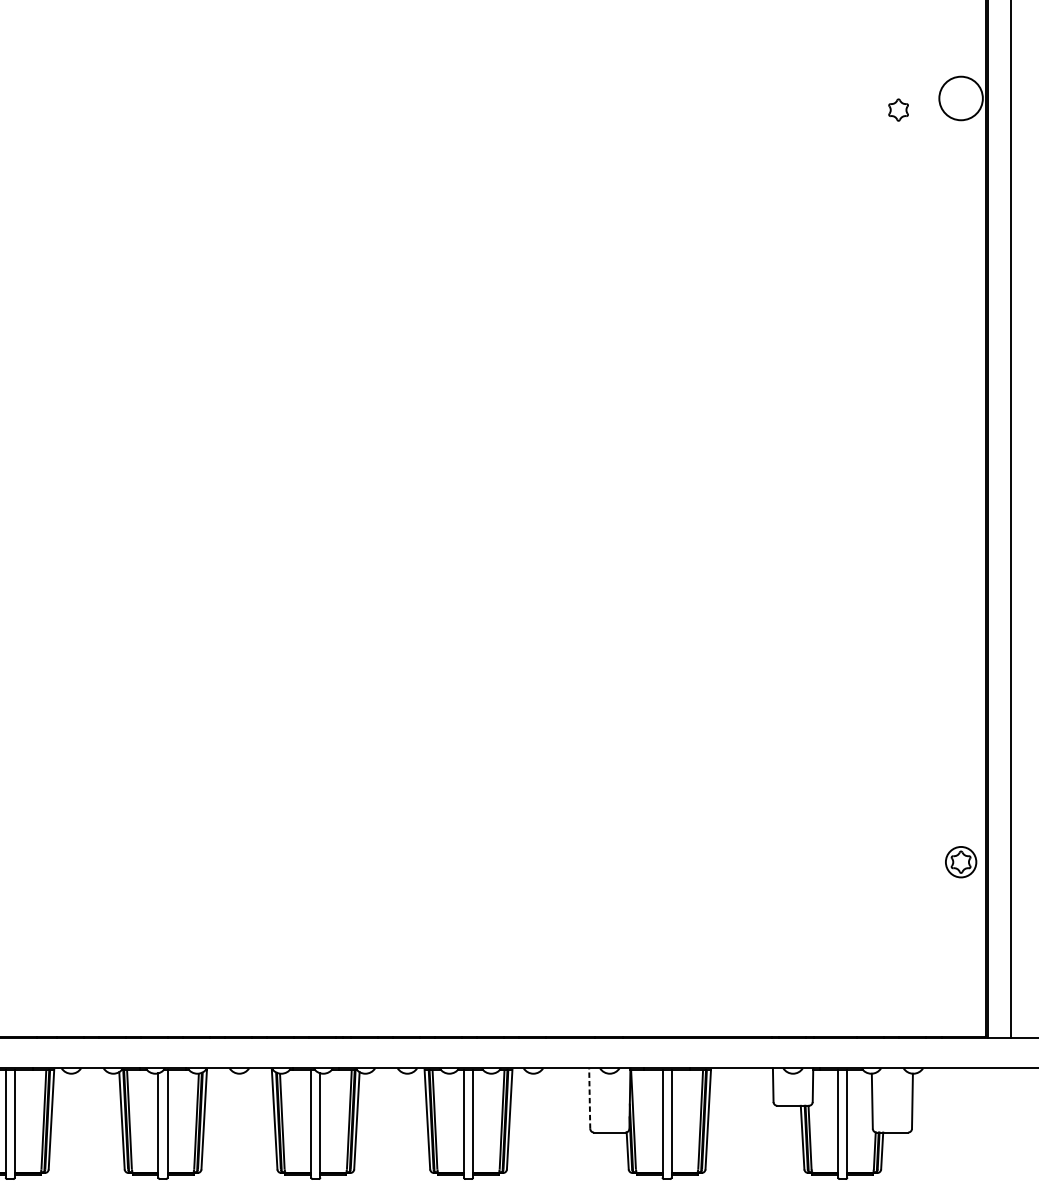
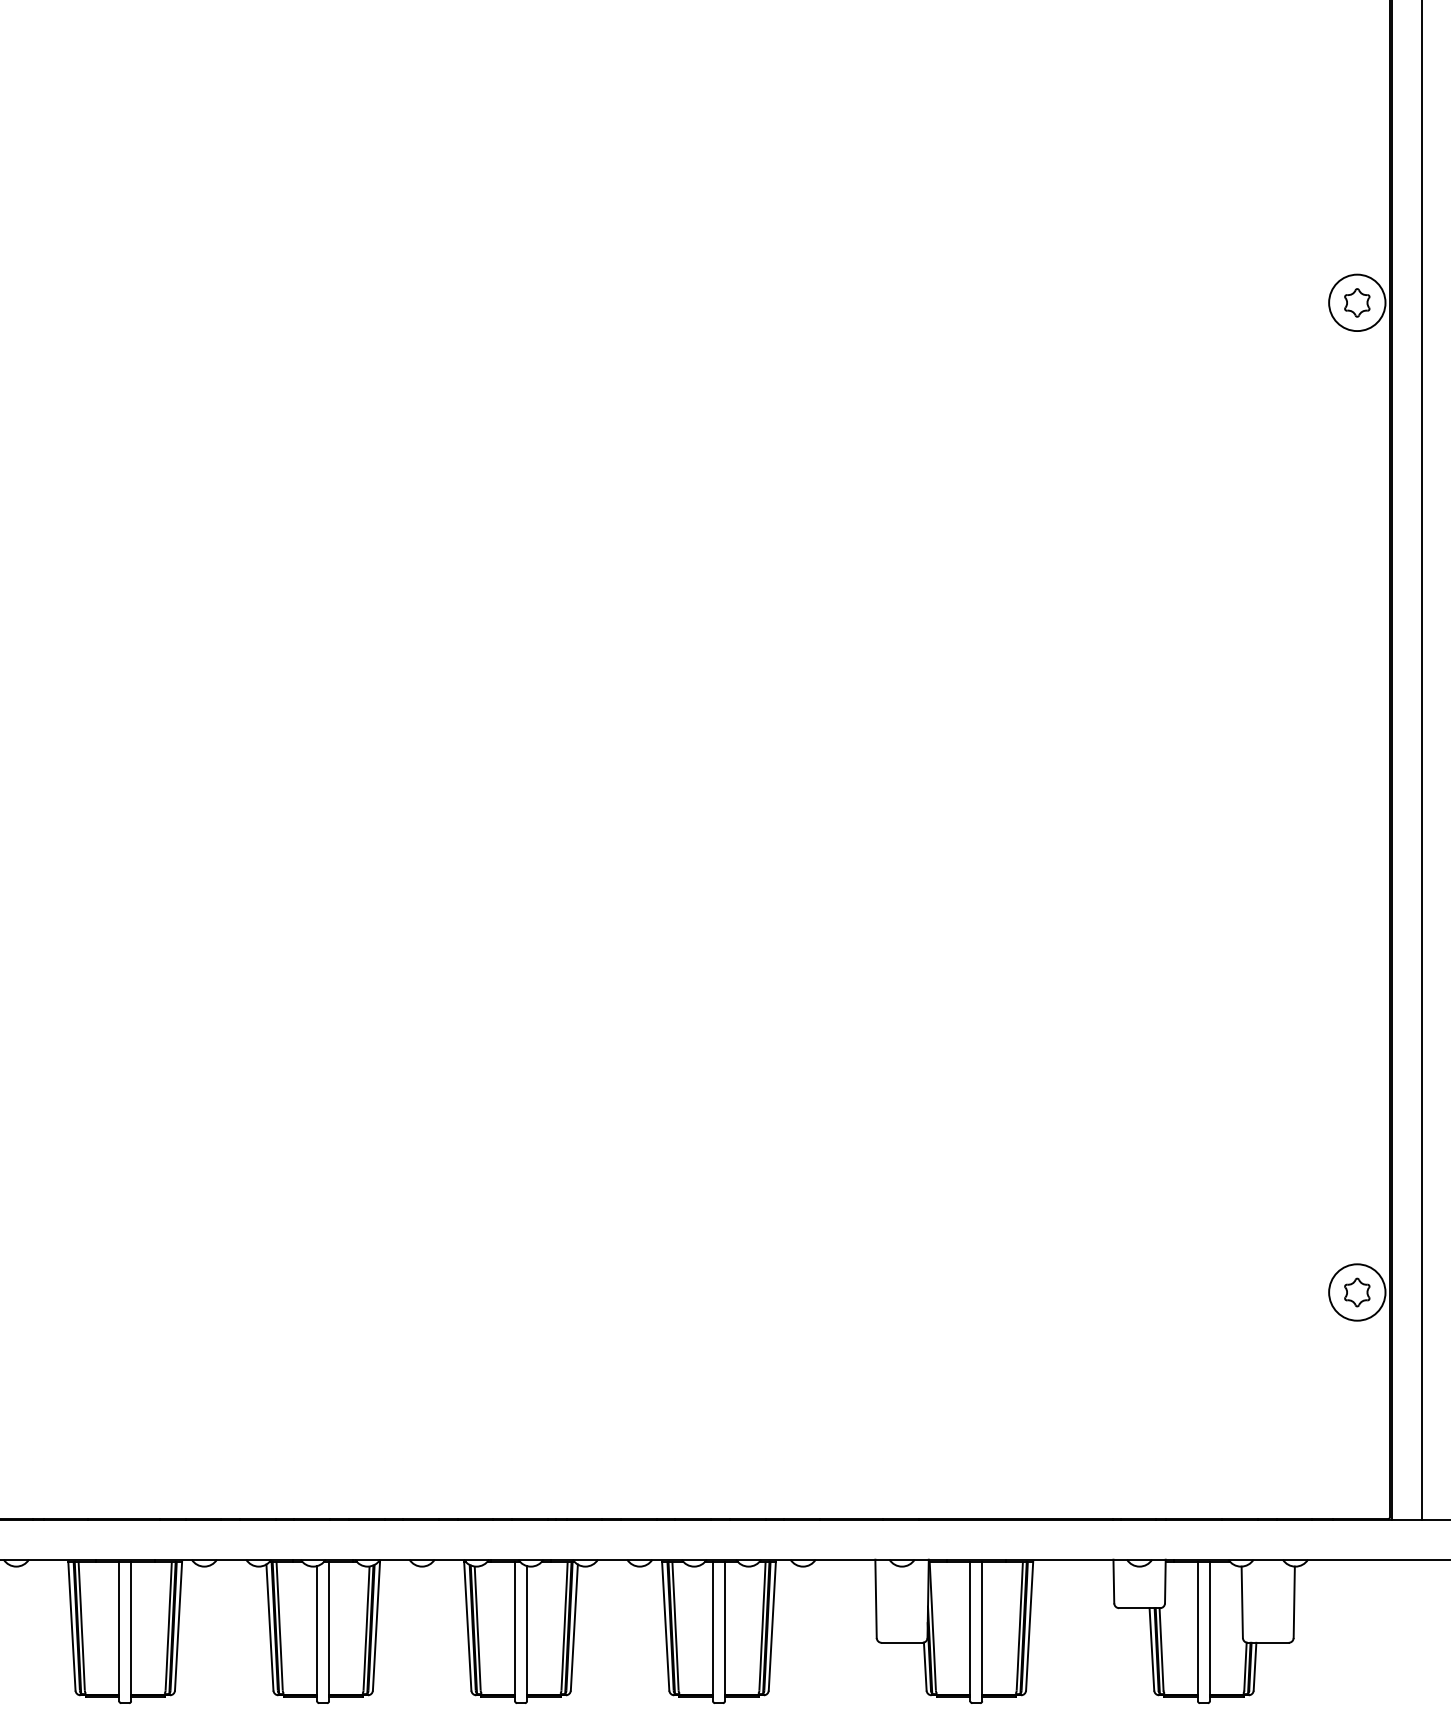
part: (898, 109) -> (1357, 302), moved
circle: (961, 862) -> (1357, 1292), size x1.43
line: (590, 1098) -> (876, 1598), dashed -> solid

